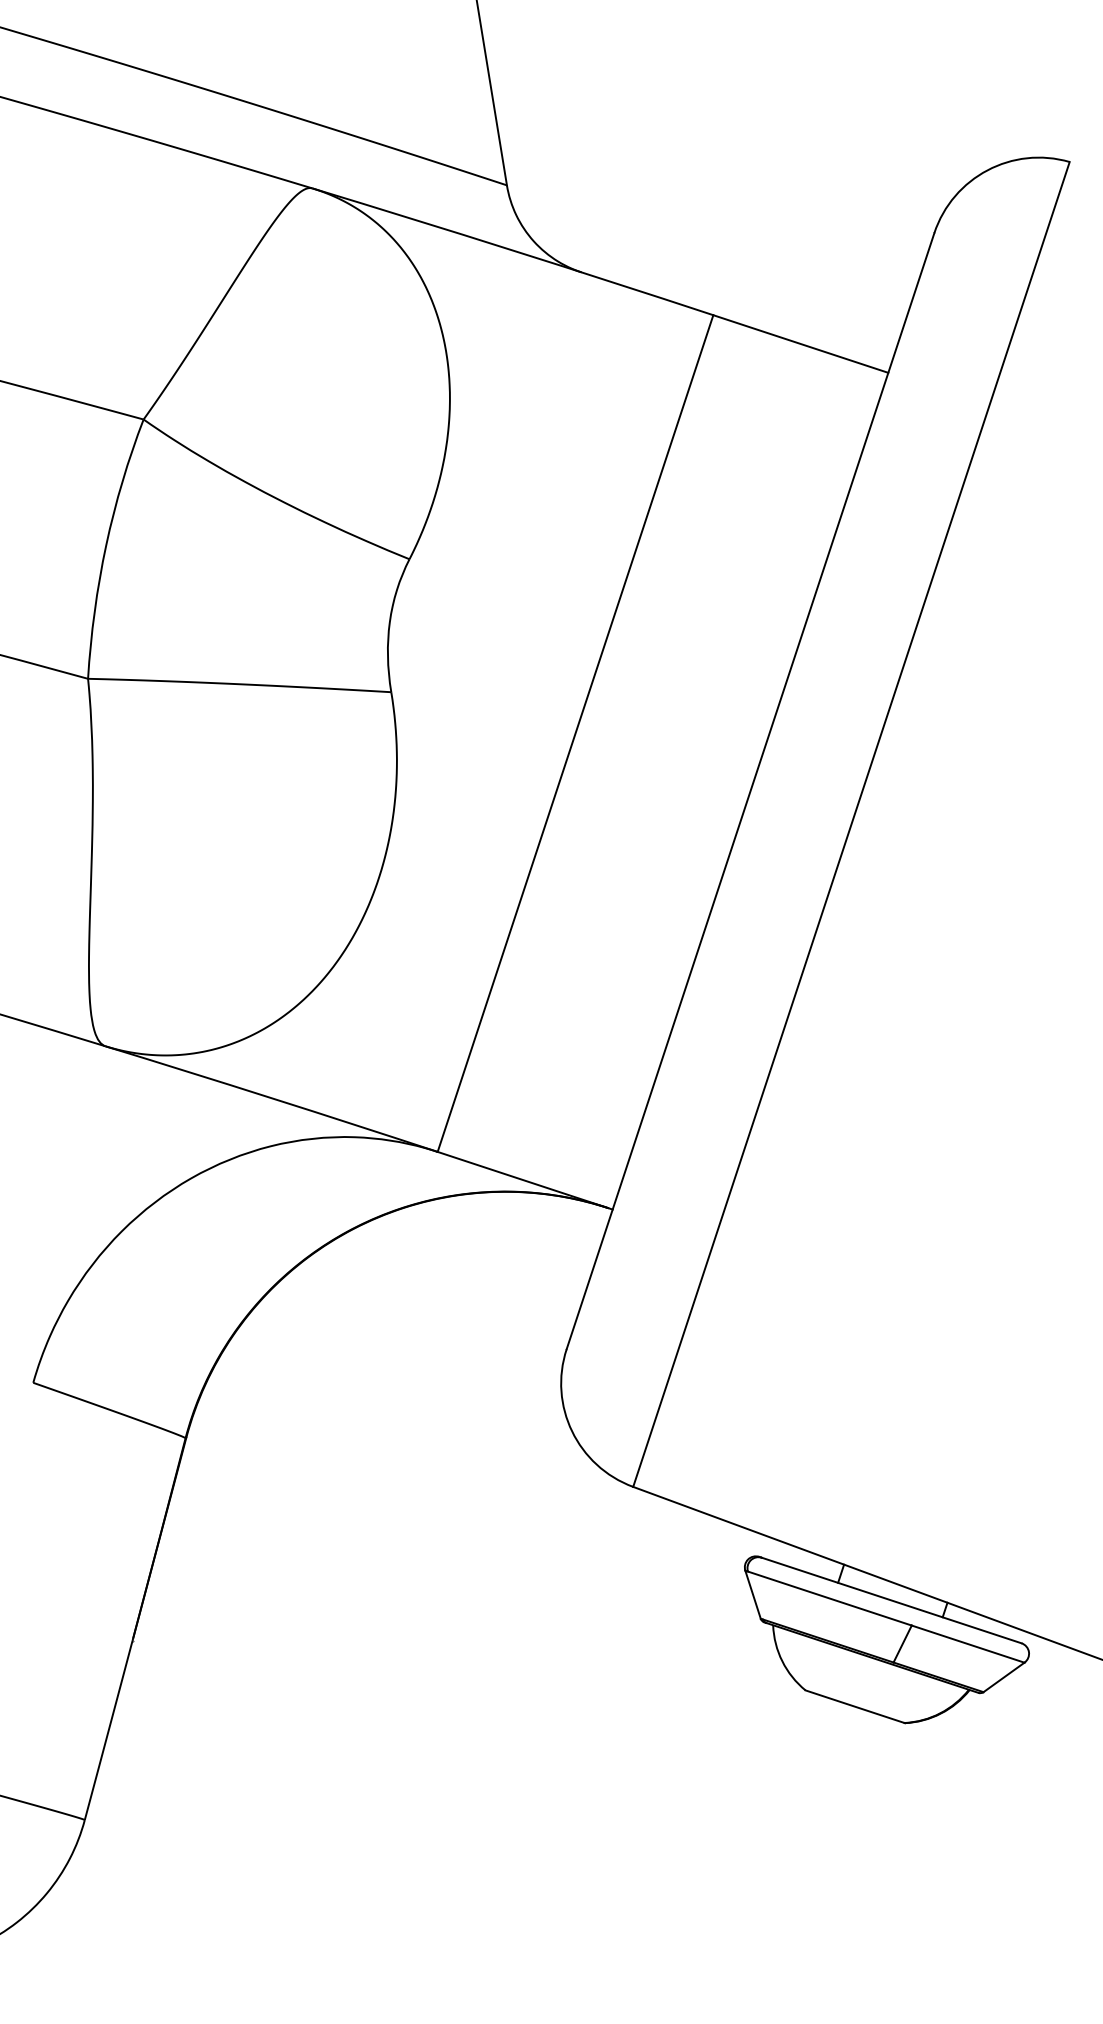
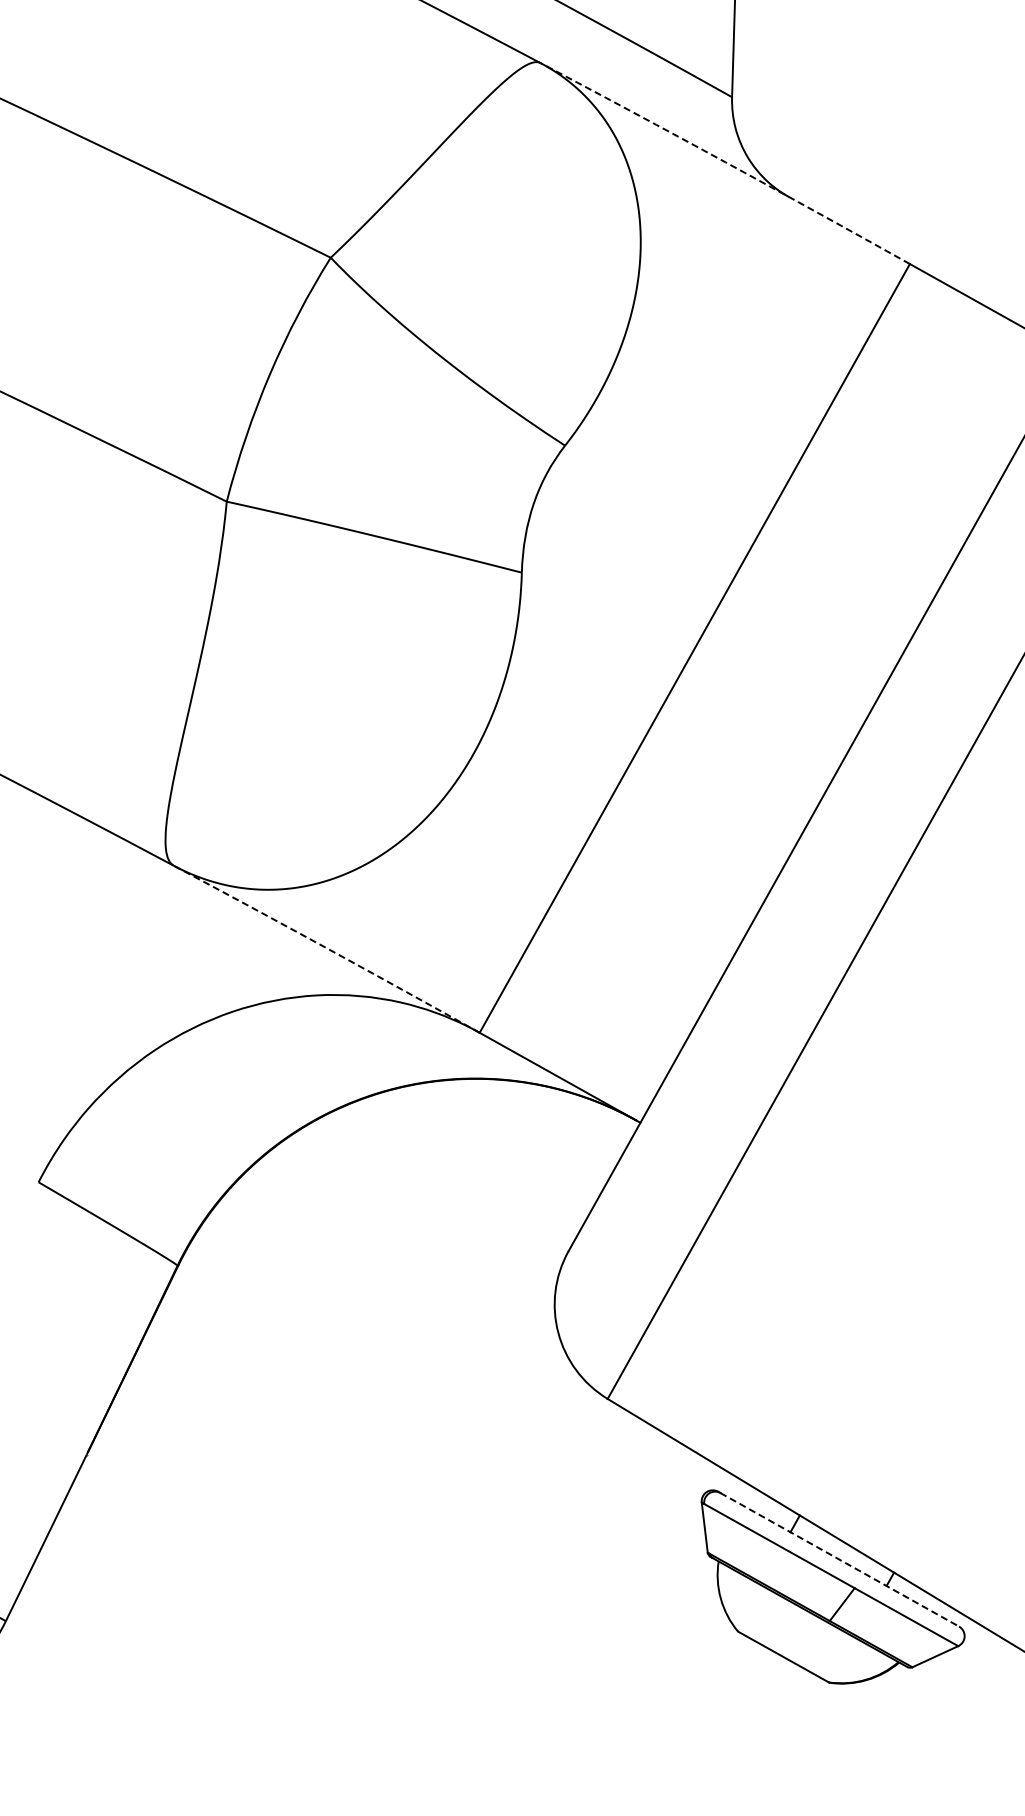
arc: (513, 250) -> (726, 162), solid -> dashed
arc: (271, 1098) -> (326, 948), solid -> dashed
line: (891, 1600) -> (839, 1559), solid -> dashed

